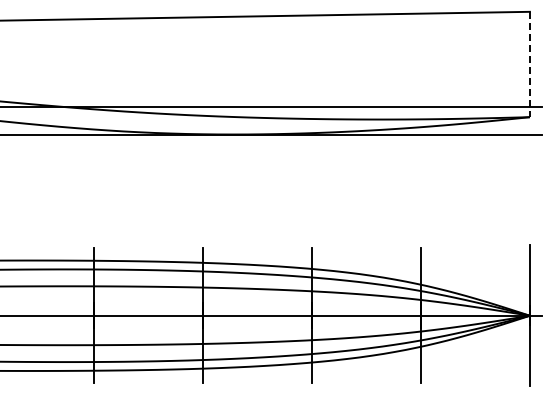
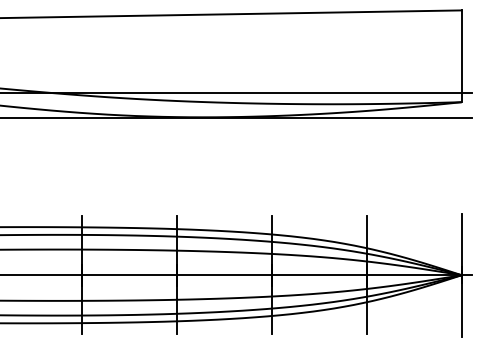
line: (529, 64) -> (461, 56), dashed -> solid

